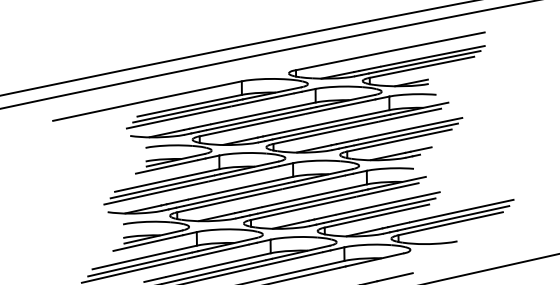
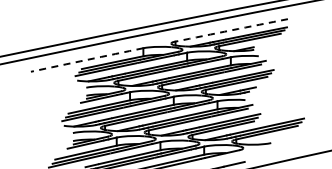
arc: (390, 51) -> (231, 30), solid -> dashed
arc: (147, 100) -> (87, 59), solid -> dashed

